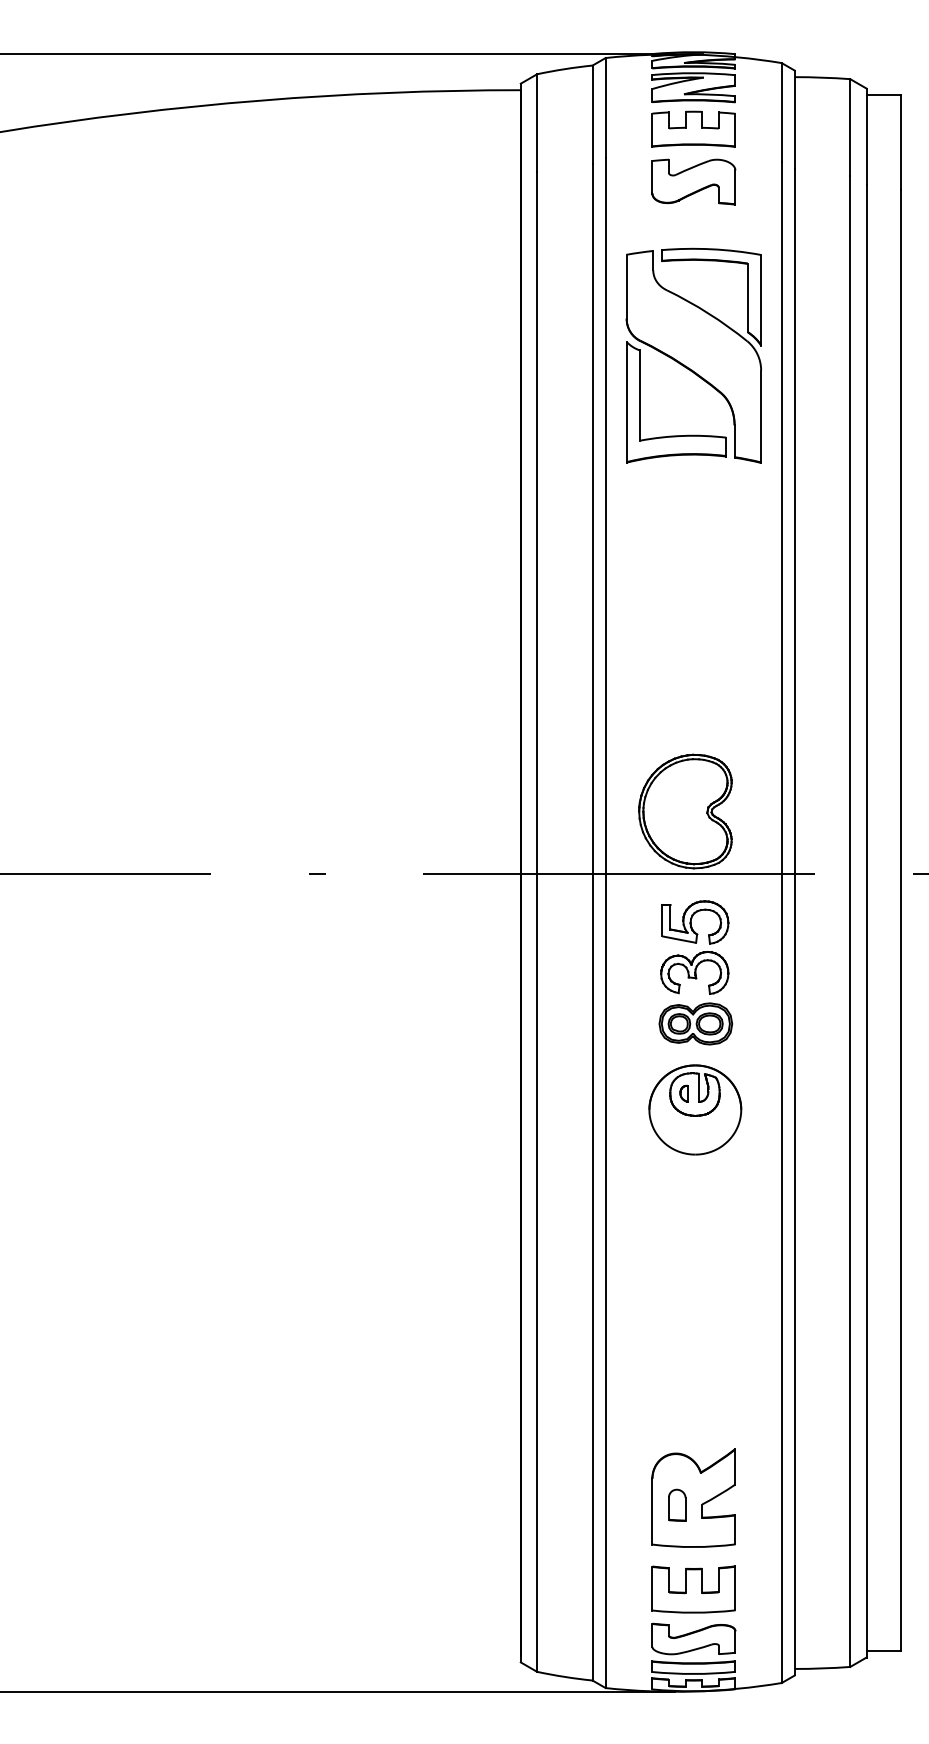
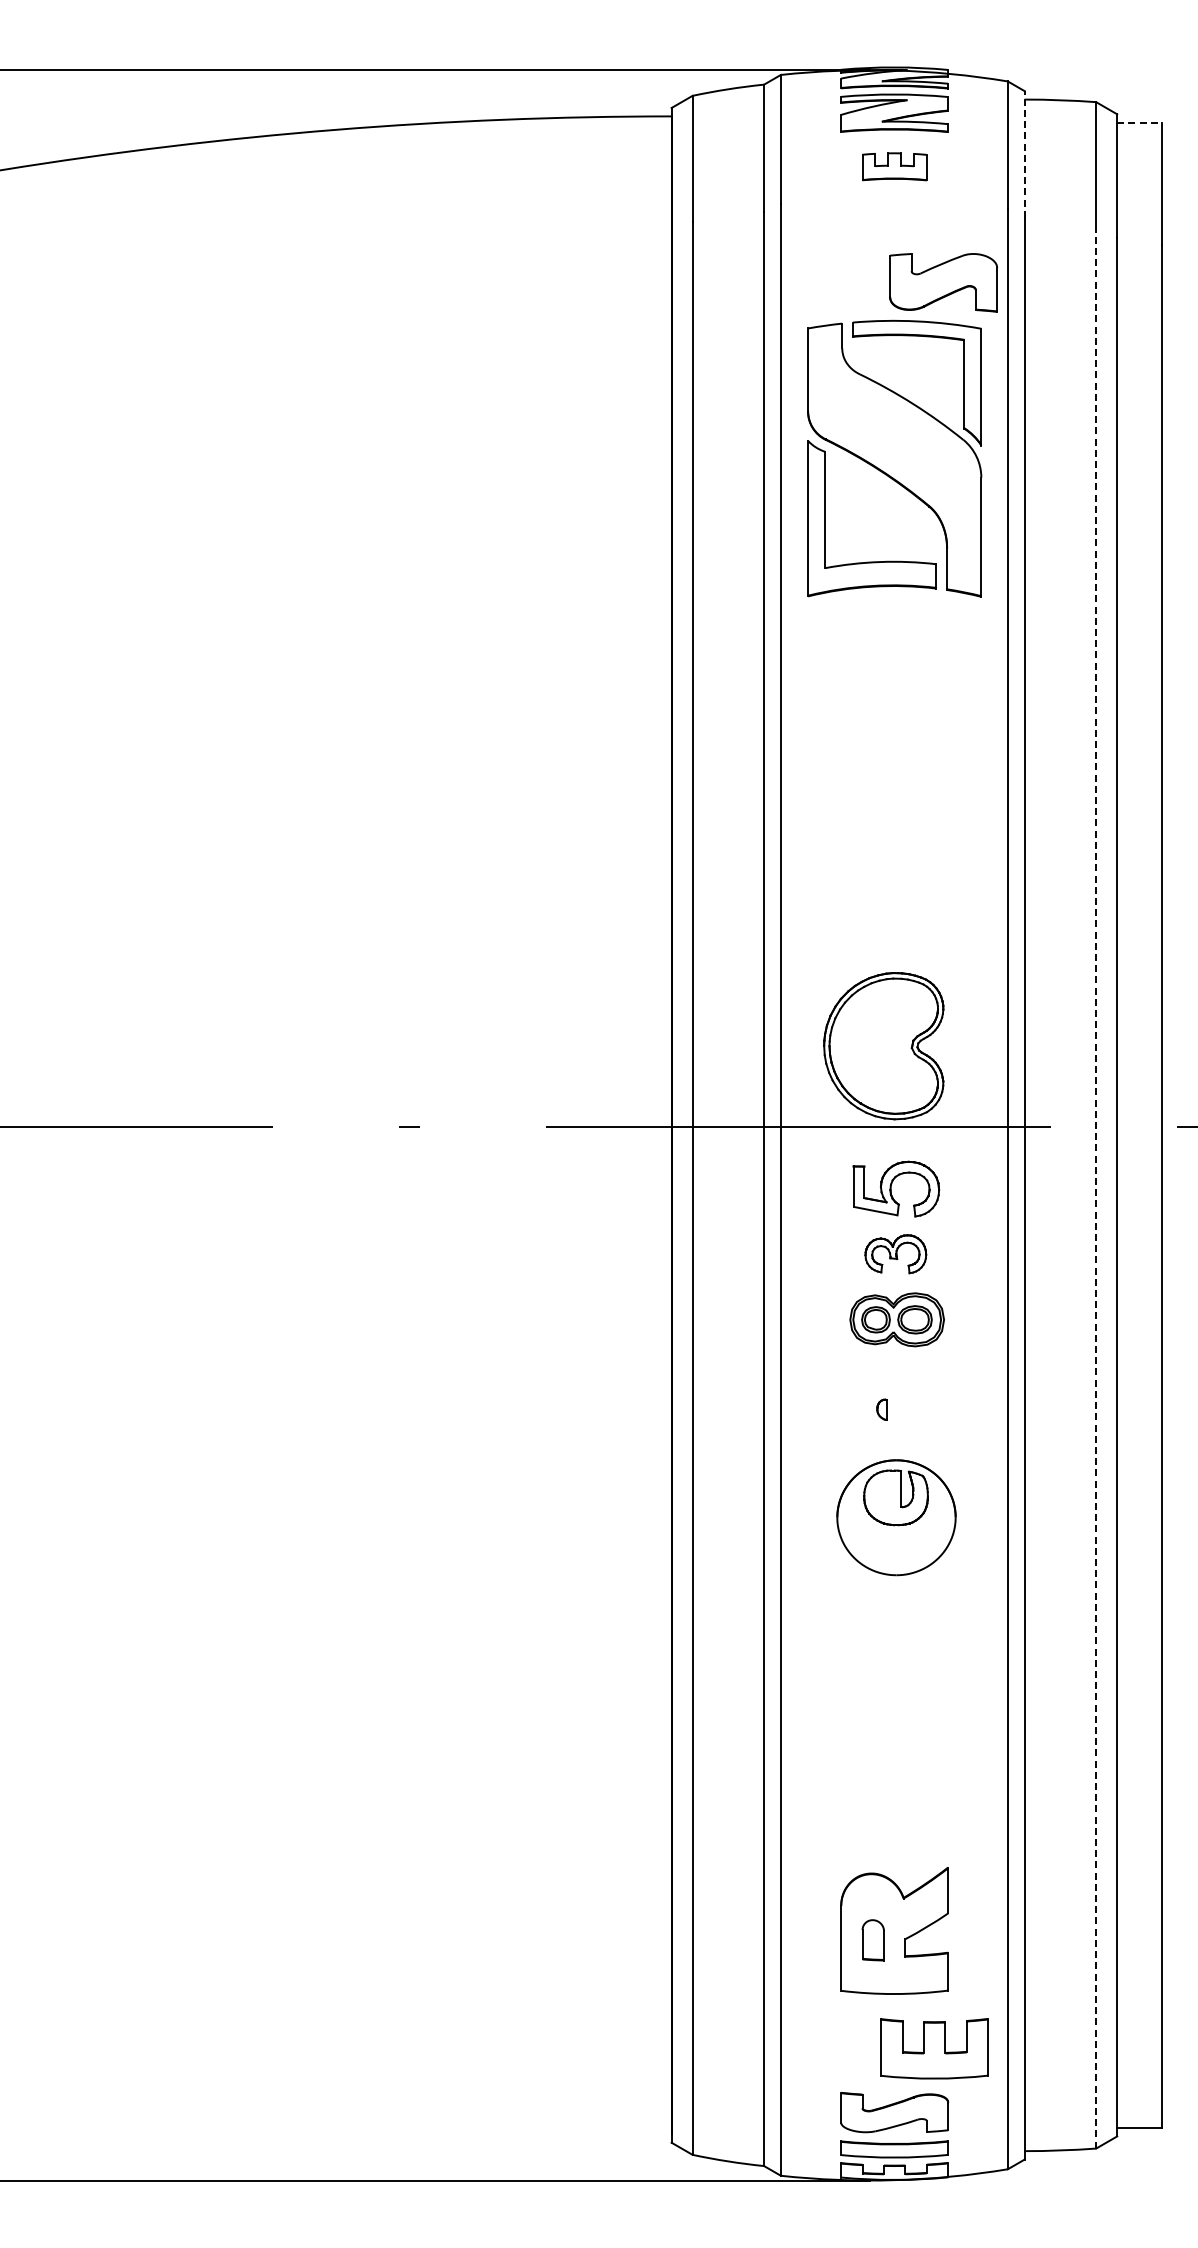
line: (884, 94) -> (1140, 122), solid -> dashed
line: (794, 118) -> (1024, 153), solid -> dashed
part: (693, 129) -> (894, 166), size x0.6
part: (693, 181) -> (943, 282), moved
line: (850, 922) -> (1096, 1188), solid -> dashed
part: (694, 973) -> (895, 1254), size x0.7
part: (695, 1109) -> (896, 1517), moved
part: (693, 1589) -> (934, 2048), moved

